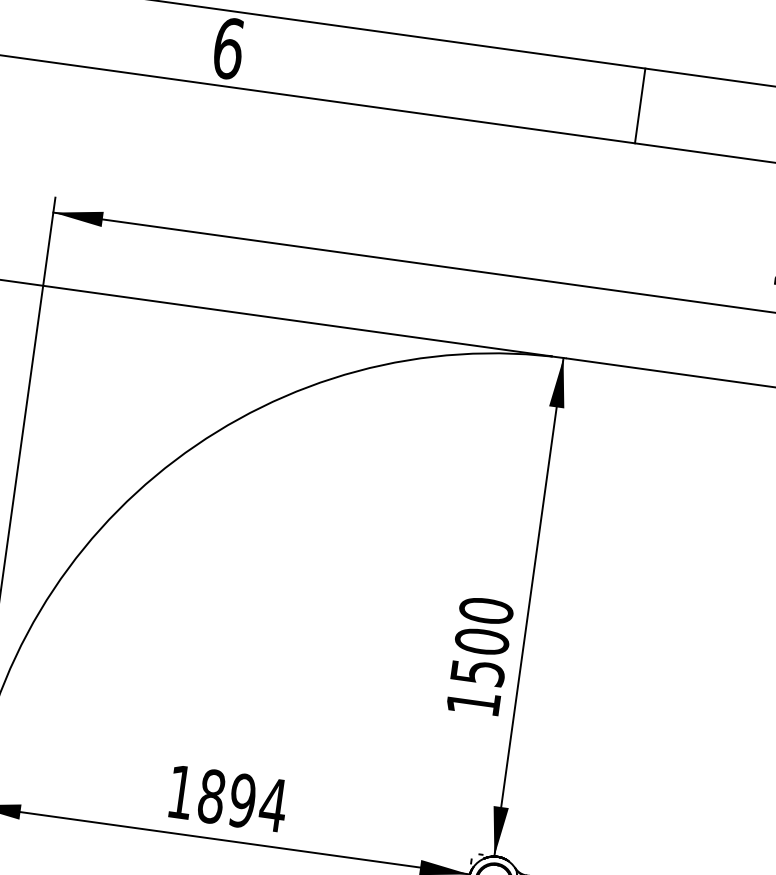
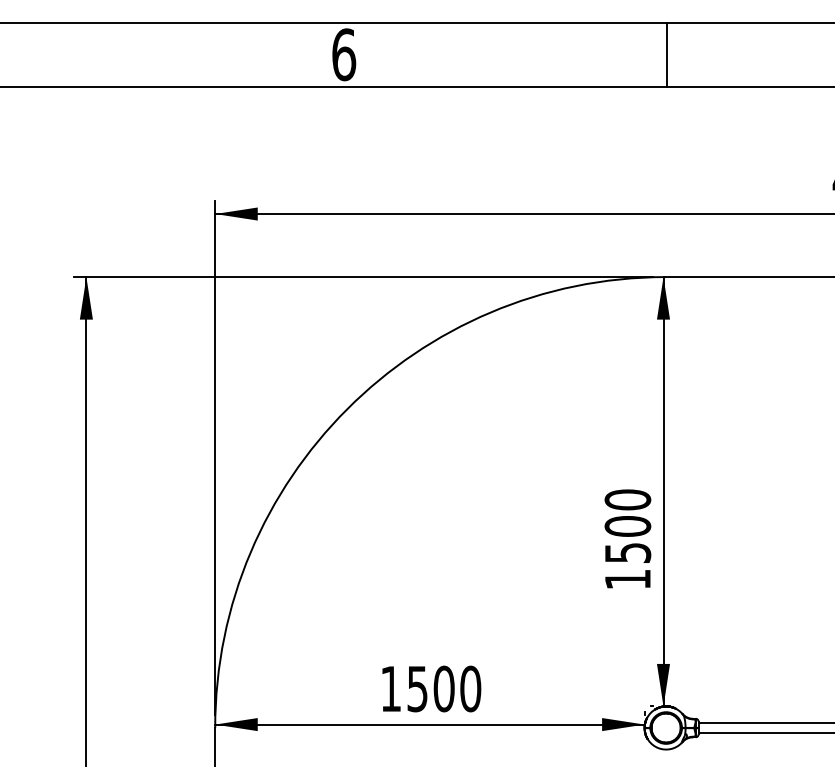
line: (640, 105) -> (666, 54), moved
text: (243, 800) -> (444, 688), 1894 -> 1500

